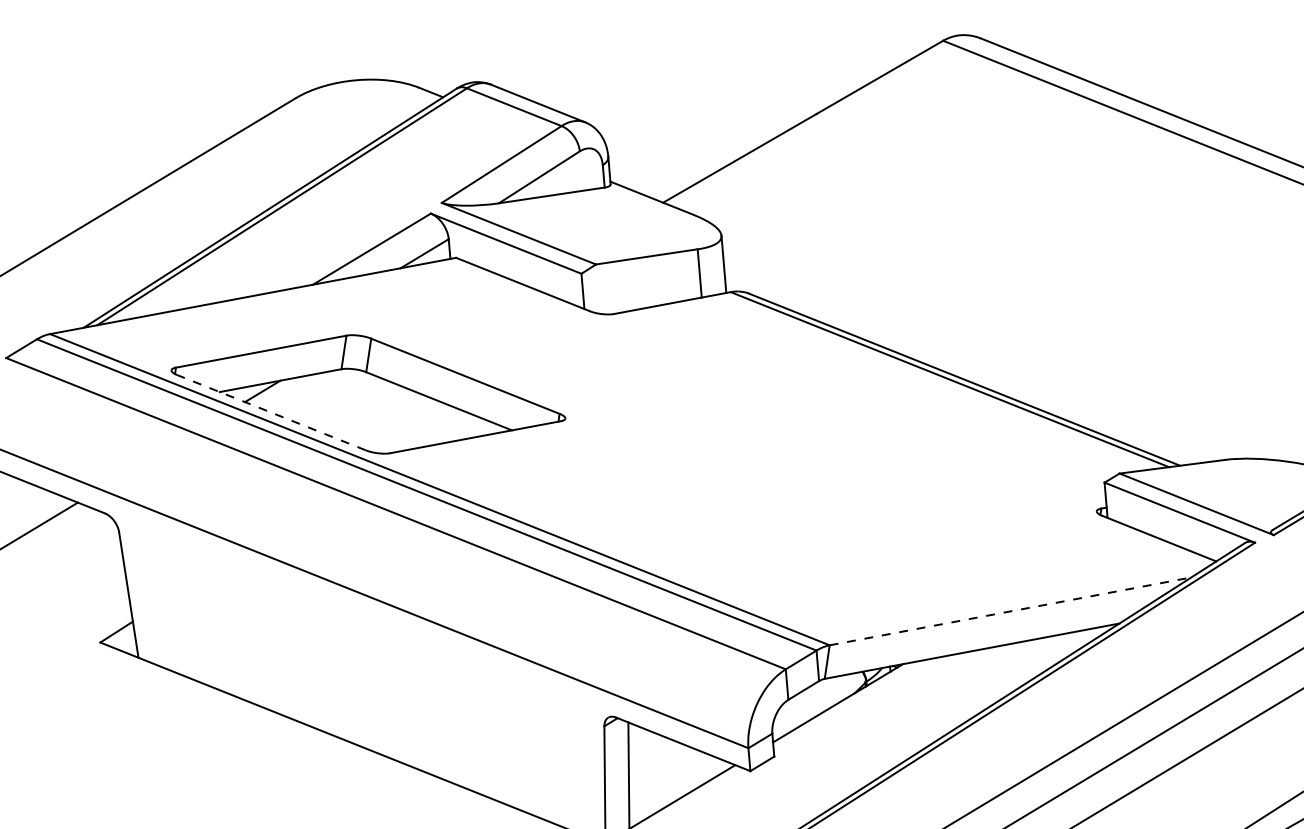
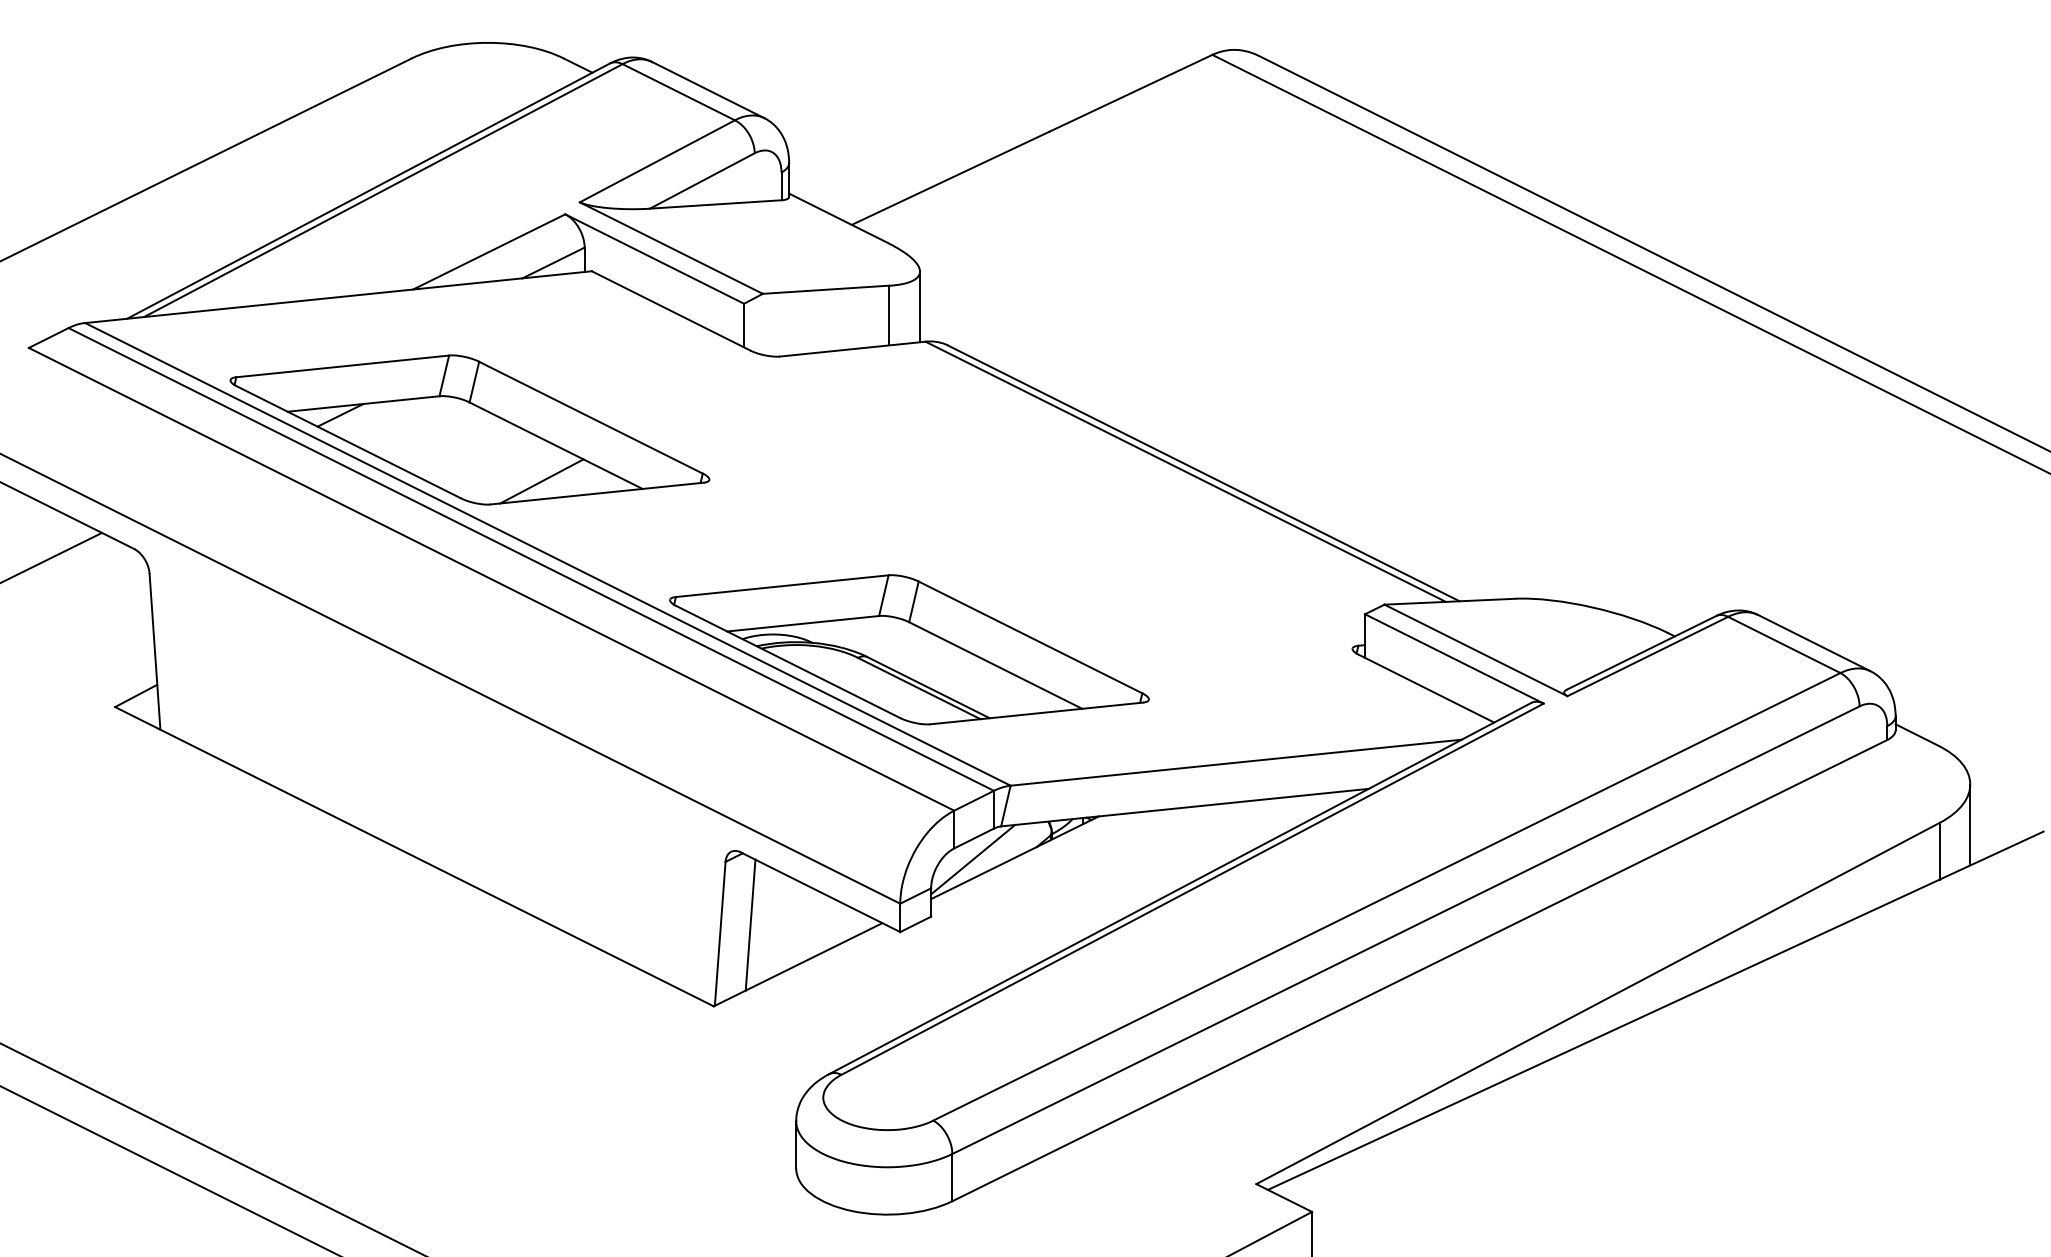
line: (271, 412) -> (348, 442), dashed -> solid
line: (429, 431) -> (541, 481), added
part: (738, 542) -> (909, 649), added
line: (1010, 611) -> (1236, 762), dashed -> solid
line: (804, 707) -> (973, 859), added

